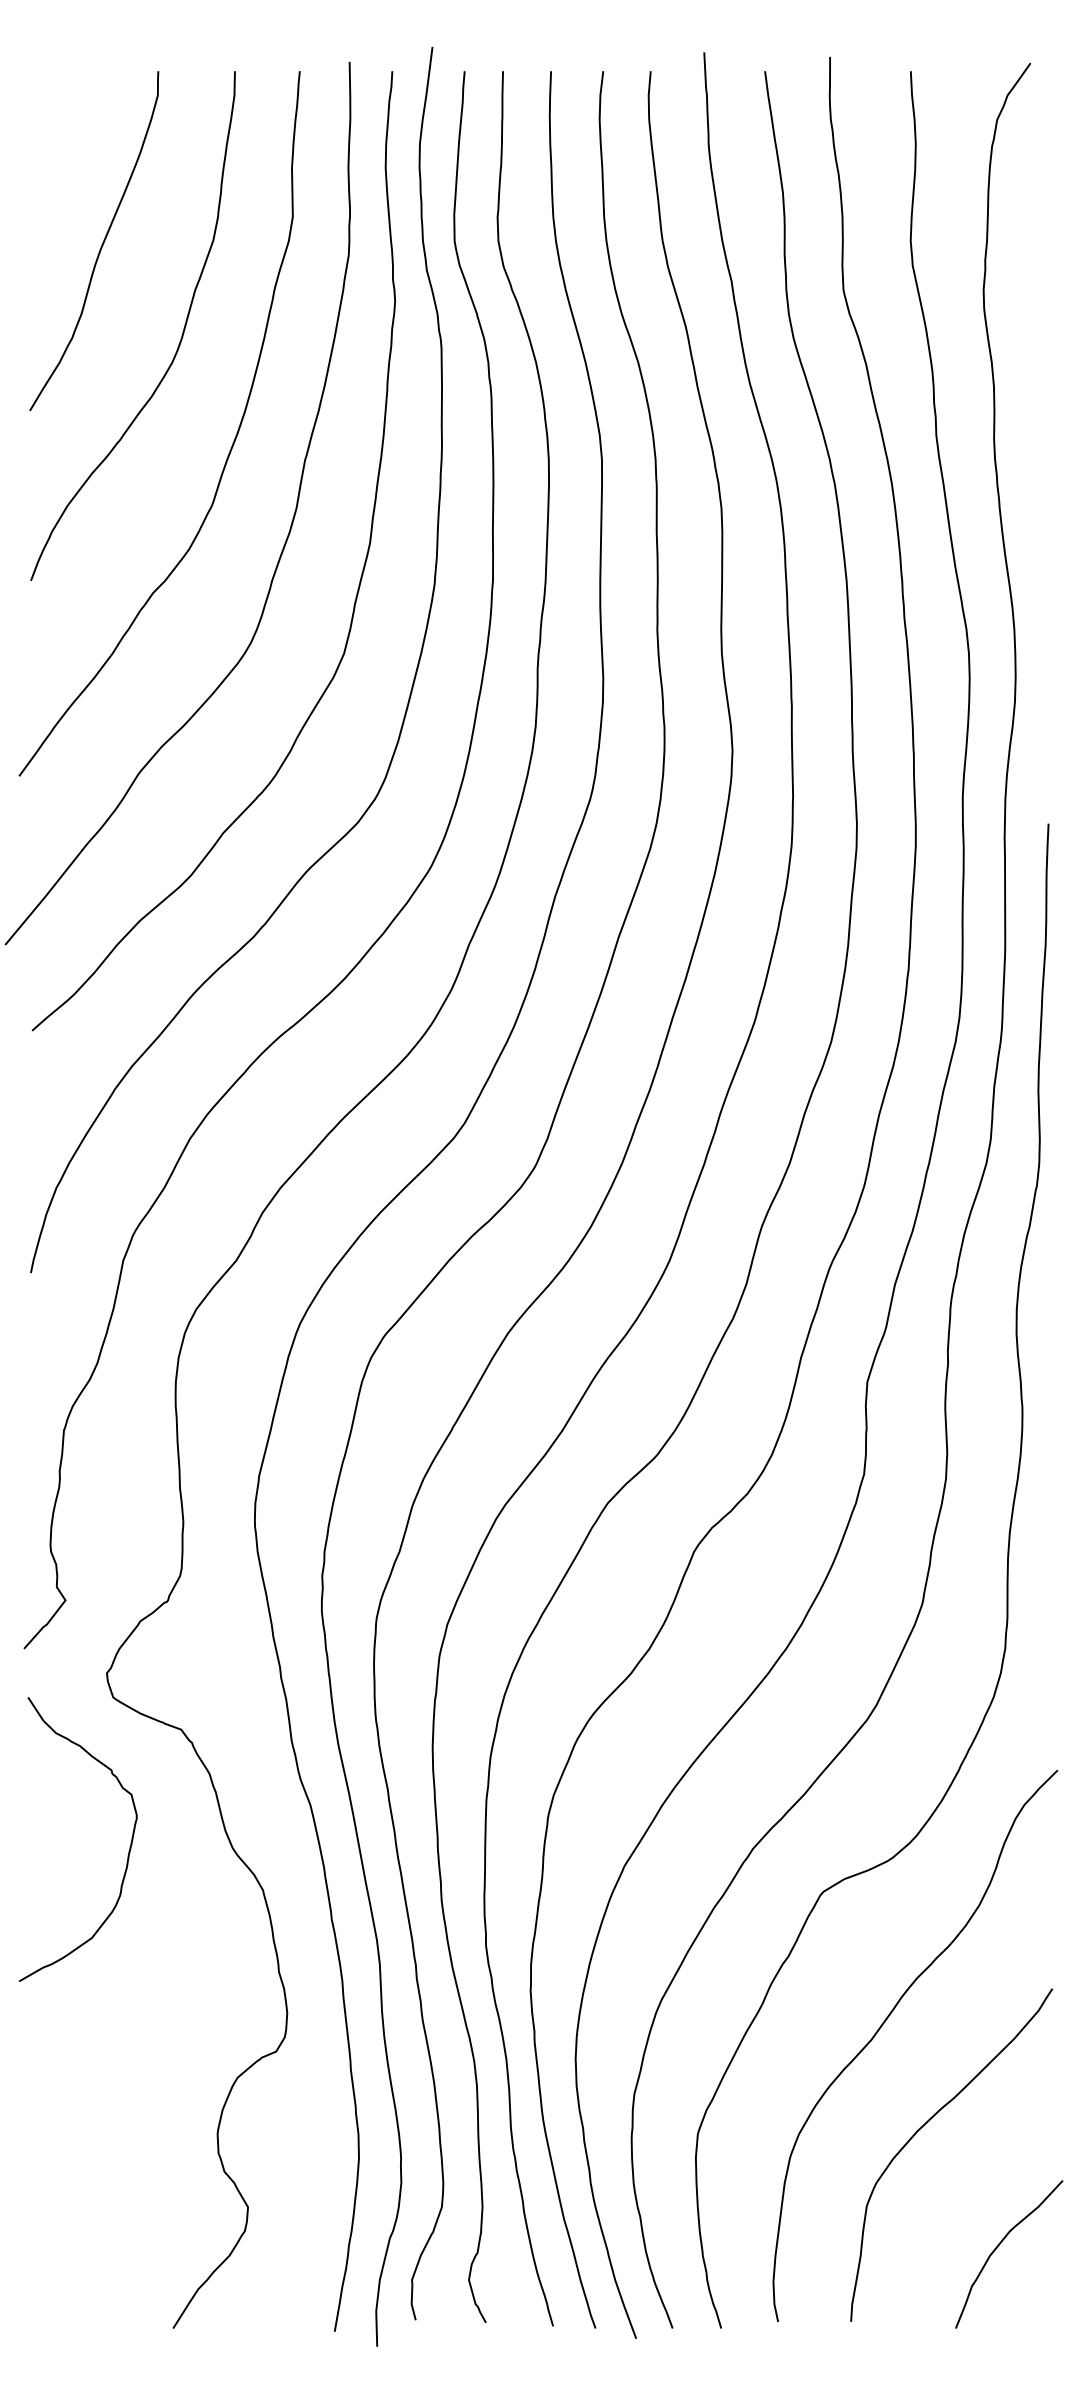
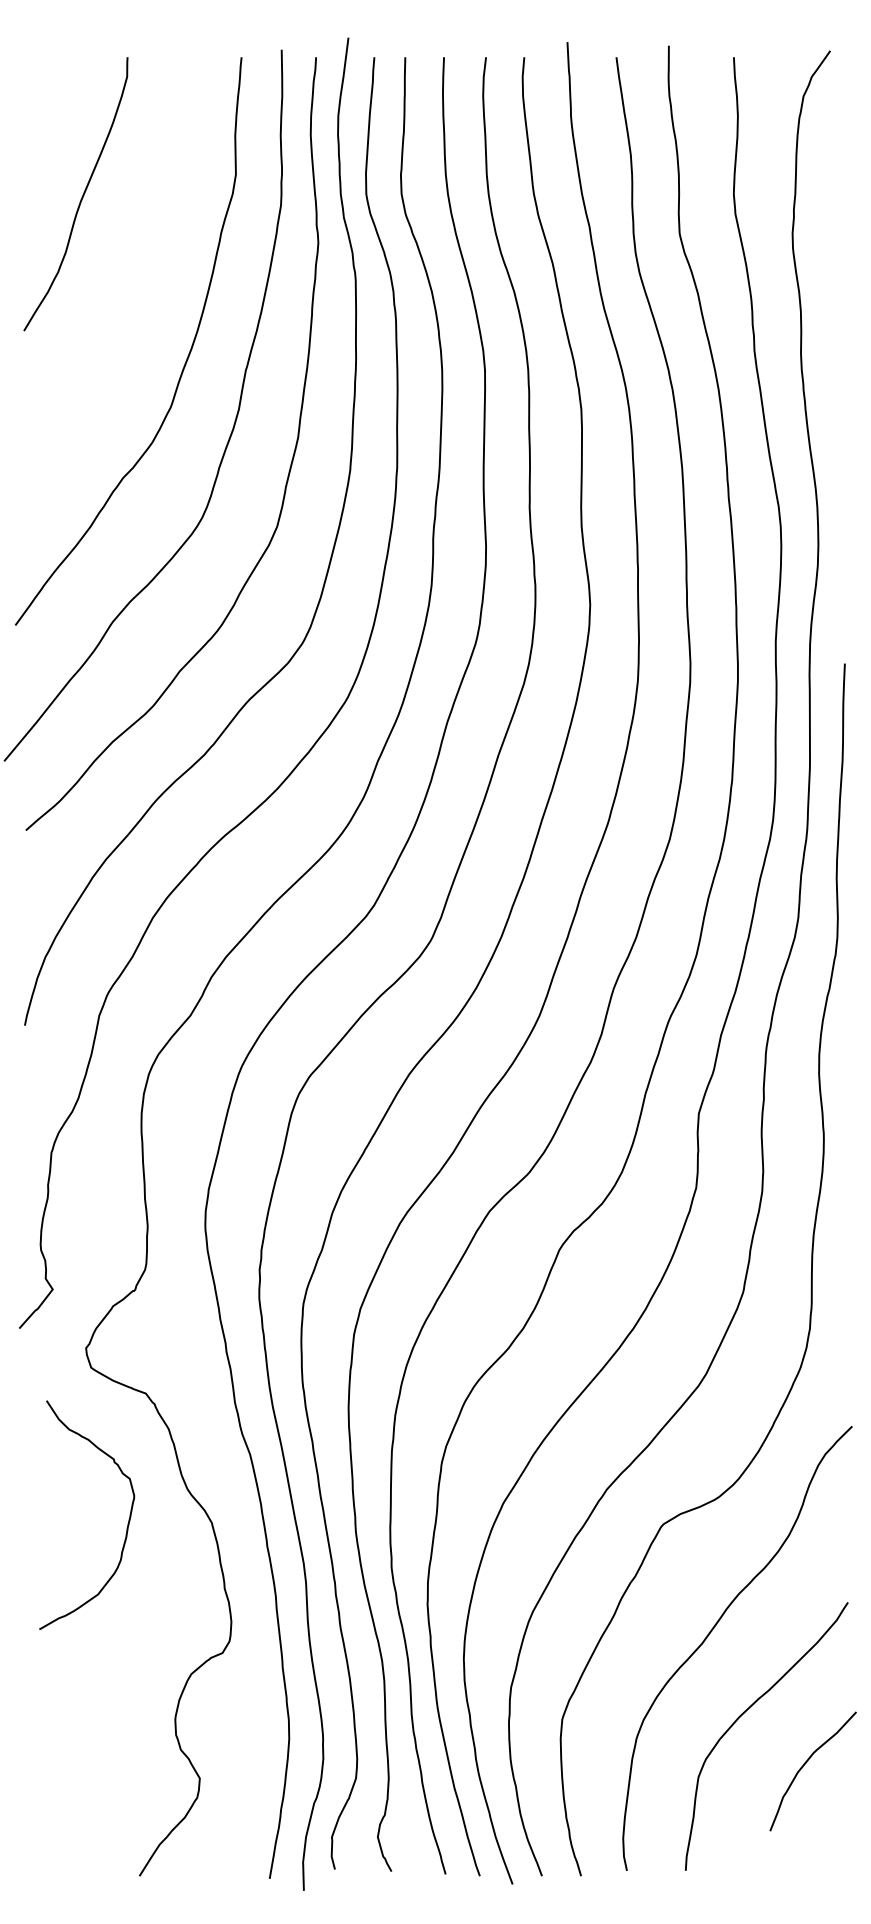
curve: (179, 340) -> (144, 274), removed
curve: (128, 1849) -> (127, 1523), moved
curve: (997, 2249) -> (803, 1767), moved

